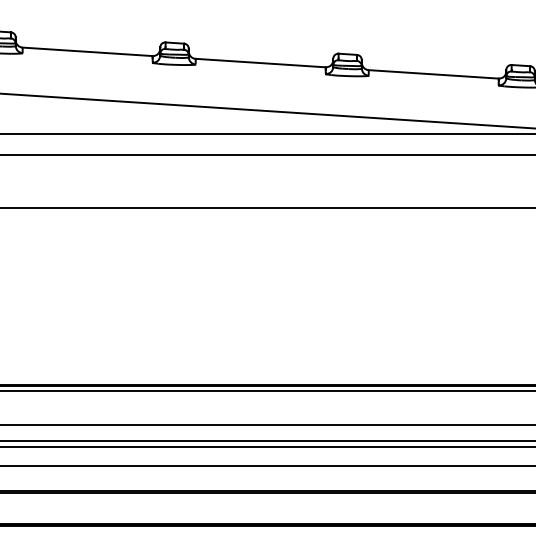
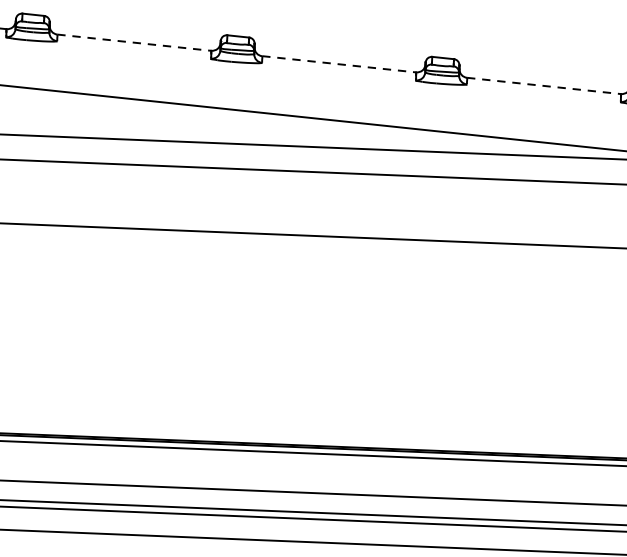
line: (88, 51) -> (135, 42), solid -> dashed
line: (261, 63) -> (340, 64), solid -> dashed
line: (434, 74) -> (545, 86), solid -> dashed

